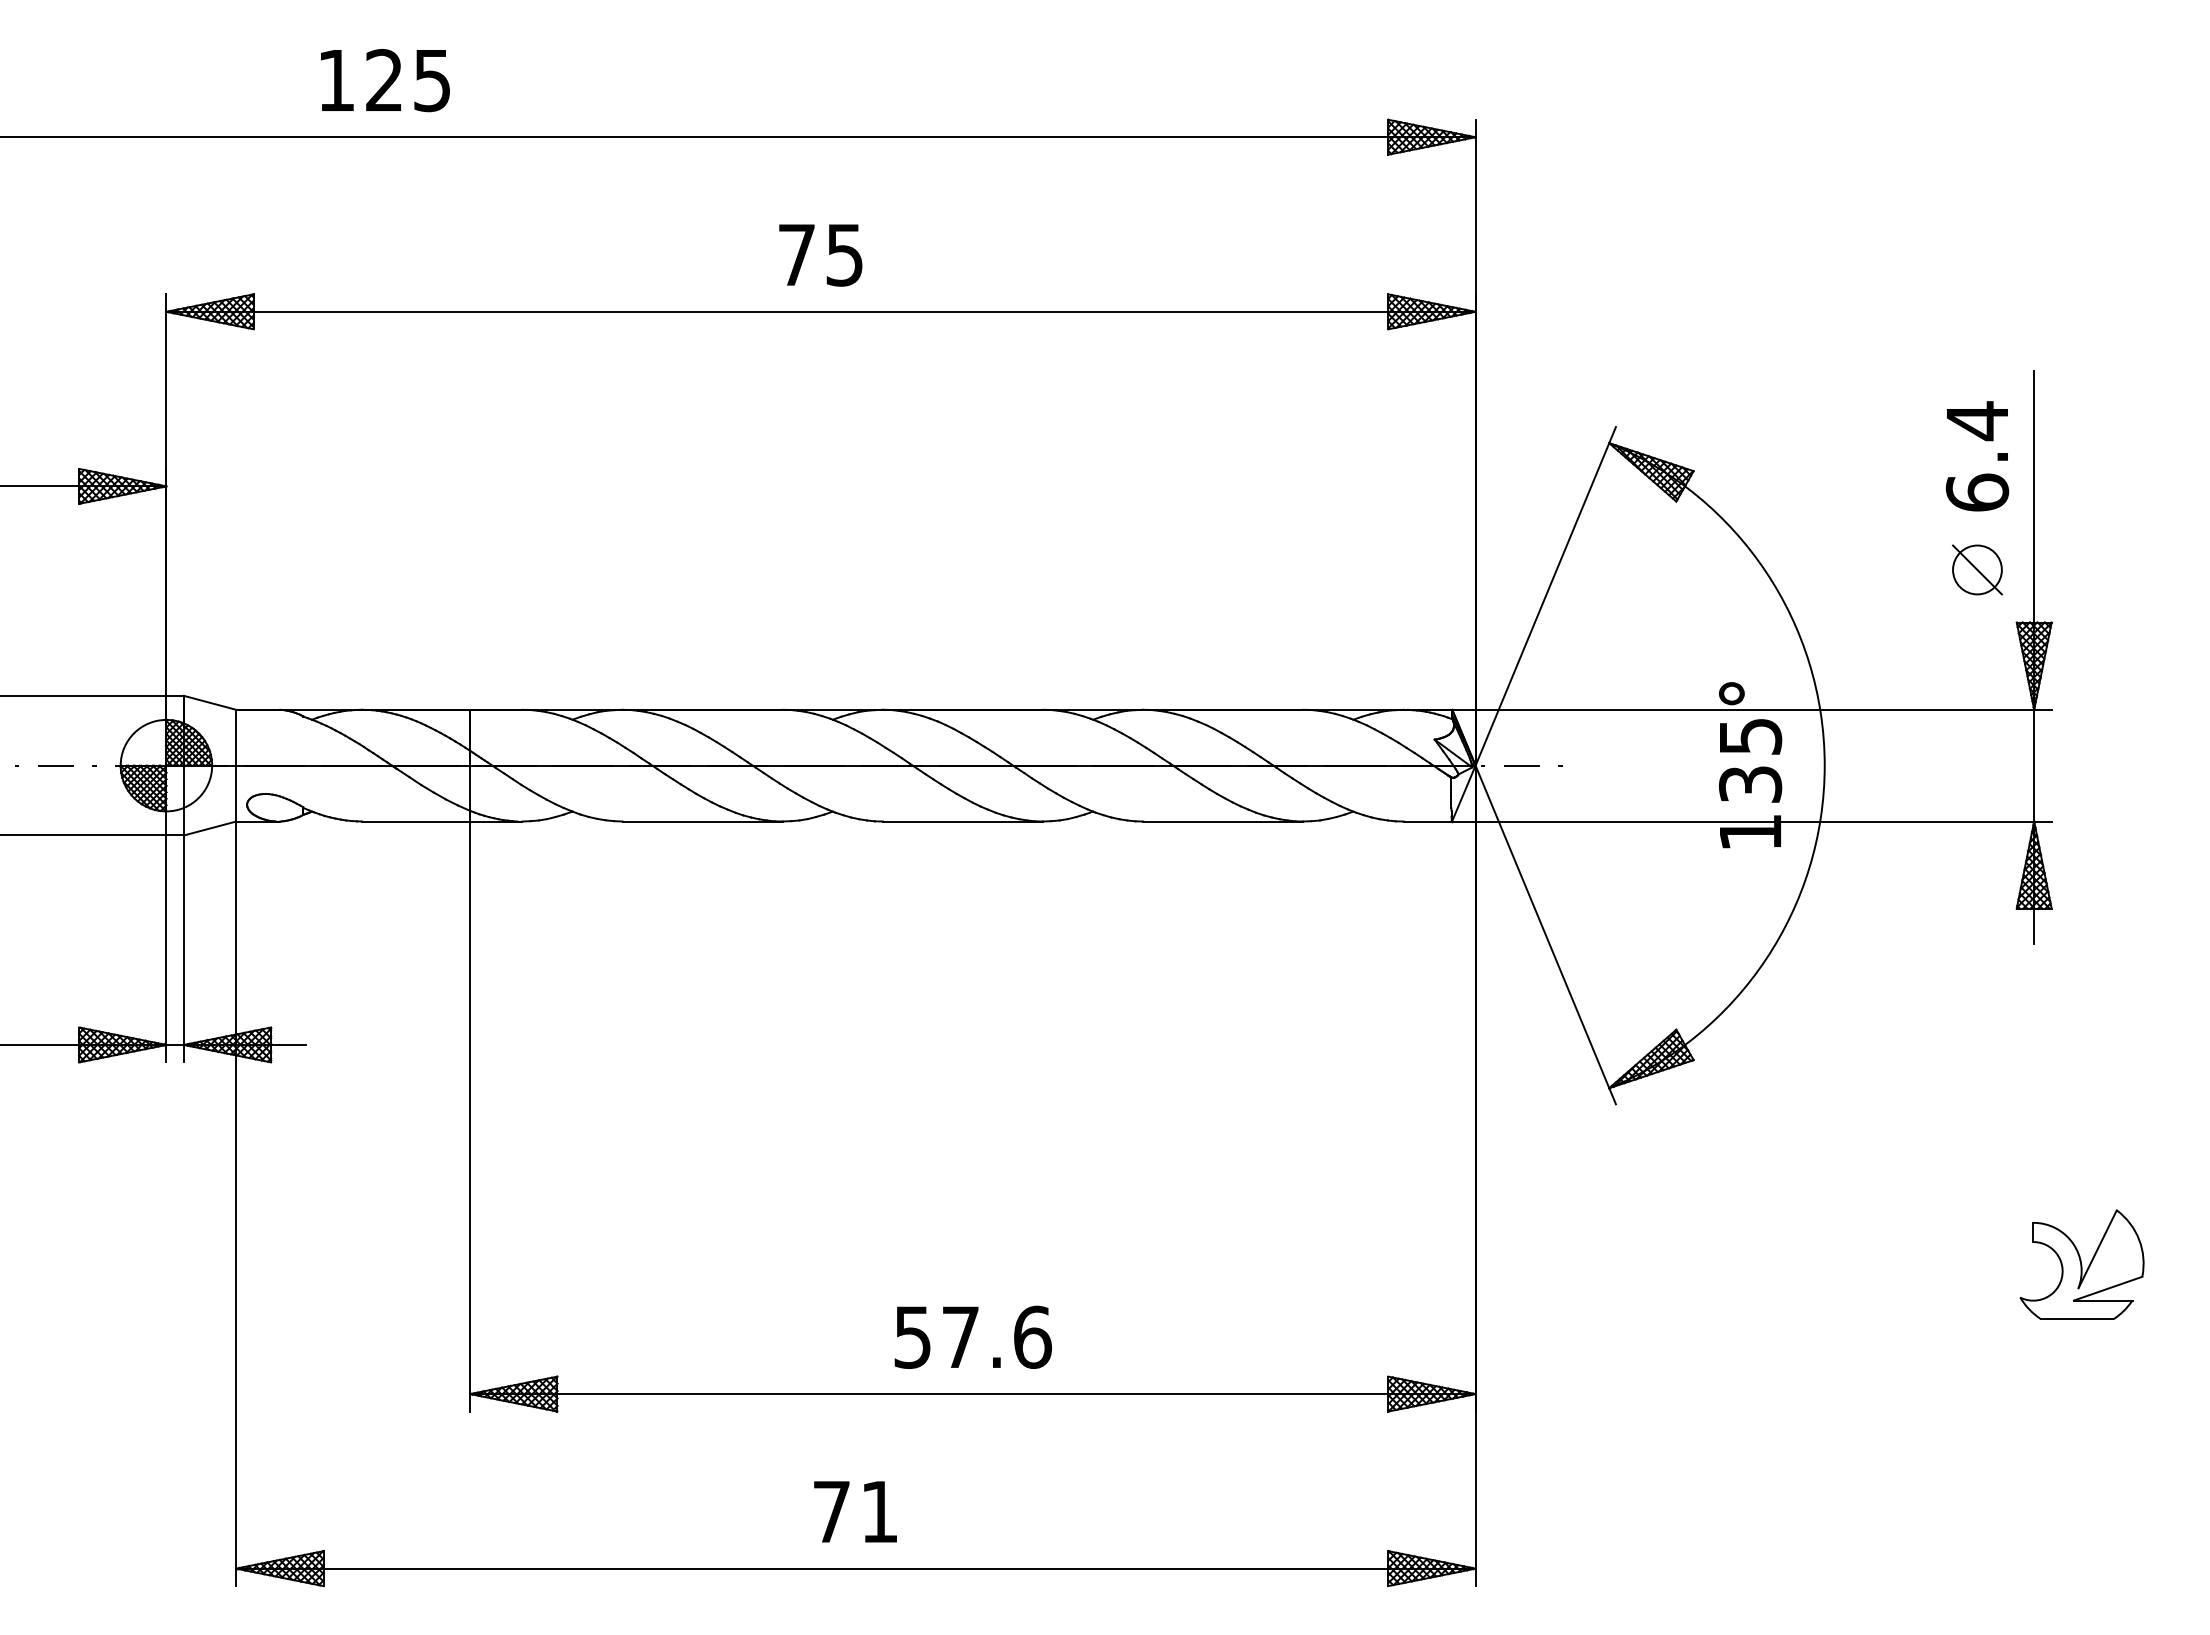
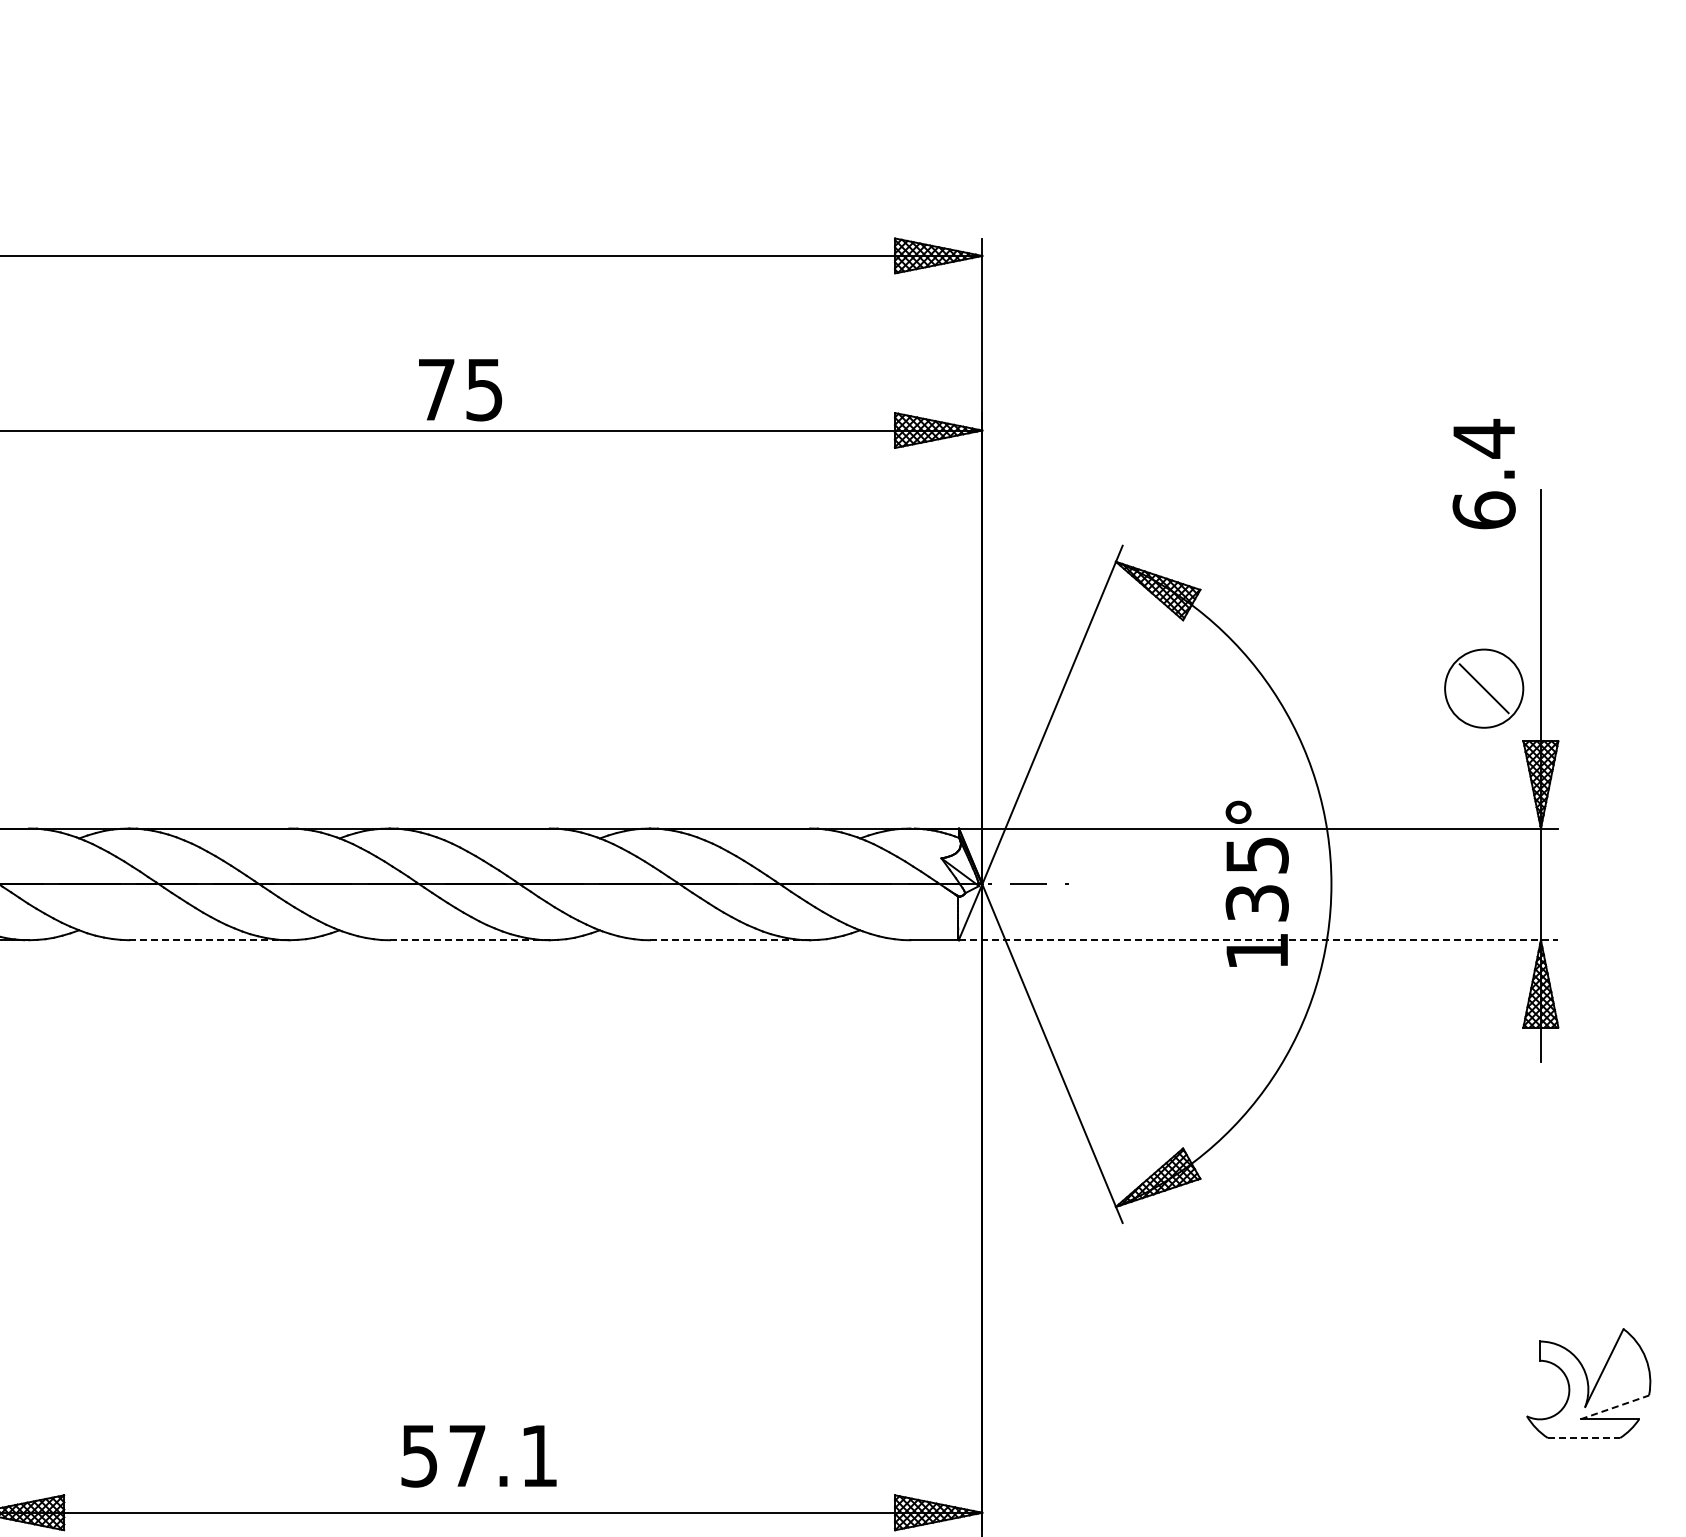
text: (820, 255) -> (460, 390), moved
text: (1977, 456) -> (1484, 474), moved
circle: (1977, 569) -> (1484, 688), size x1.6
line: (703, 821) -> (210, 940), solid -> dashed
line: (963, 821) -> (470, 940), solid -> dashed
line: (1223, 821) -> (730, 940), solid -> dashed
line: (1752, 821) -> (1259, 940), solid -> dashed
line: (2108, 1288) -> (1615, 1407), solid -> dashed
line: (2077, 1319) -> (1584, 1438), solid -> dashed
text: (1032, 1336) -> (539, 1455), 57.6 -> 57.1

